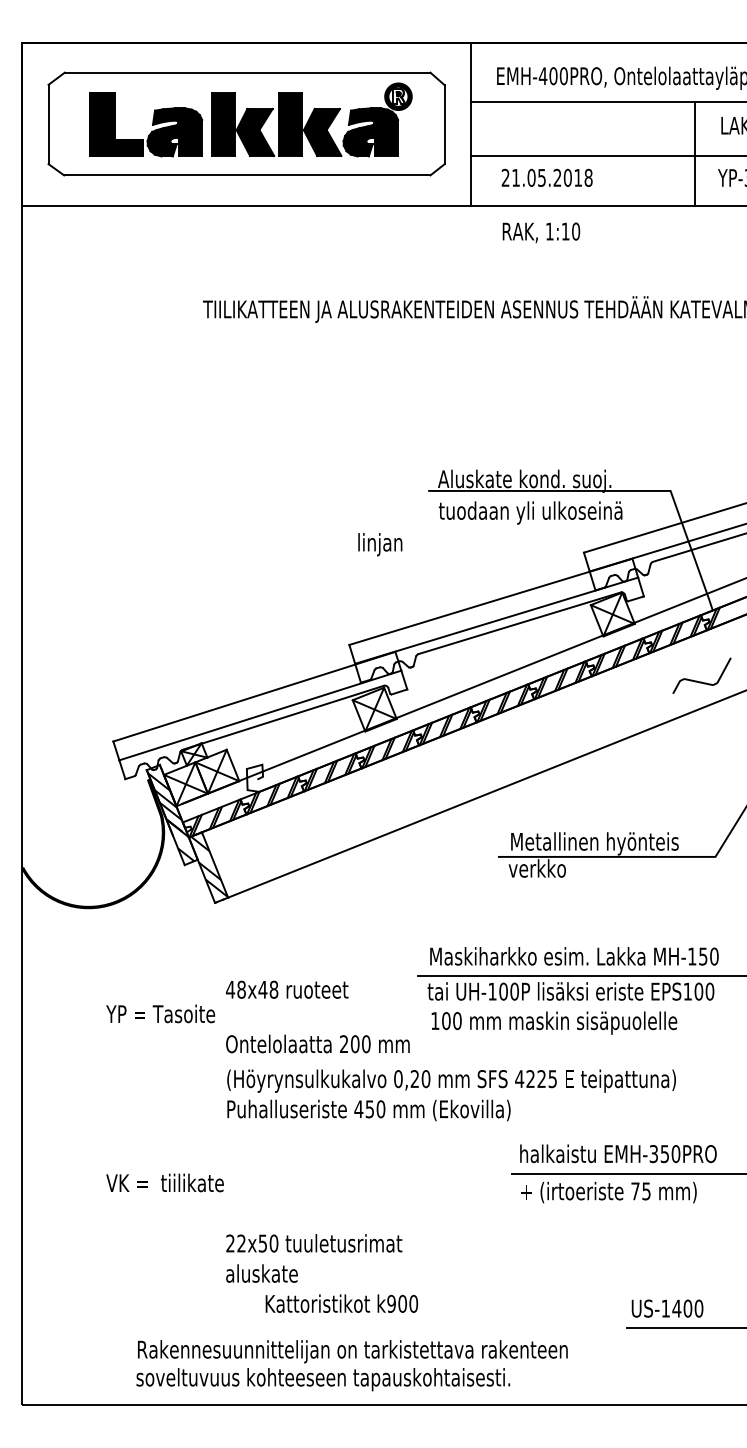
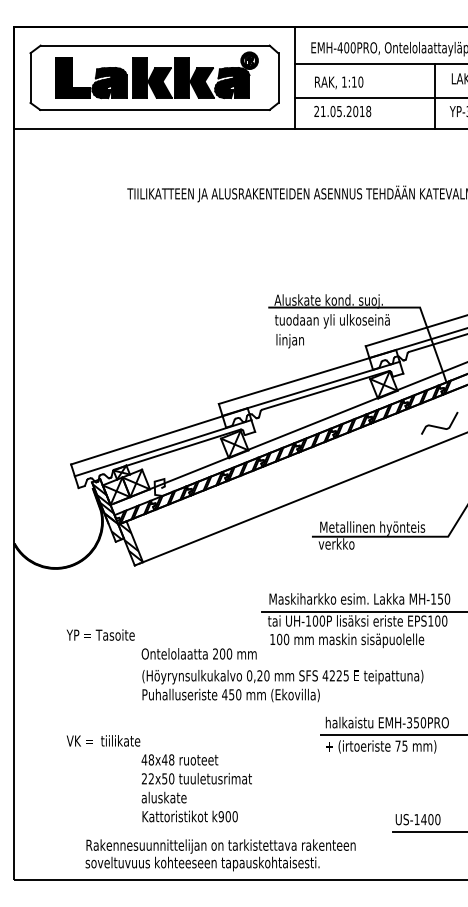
text: (541, 232) -> (339, 82), moved
text: (379, 545) -> (289, 341), moved
text: (286, 989) -> (179, 759), moved
text: (340, 1303) -> (189, 816), moved

